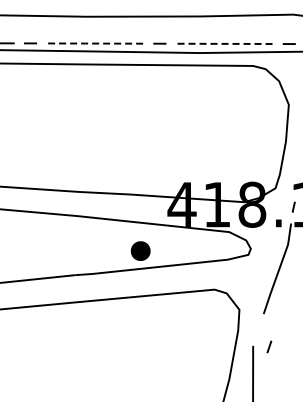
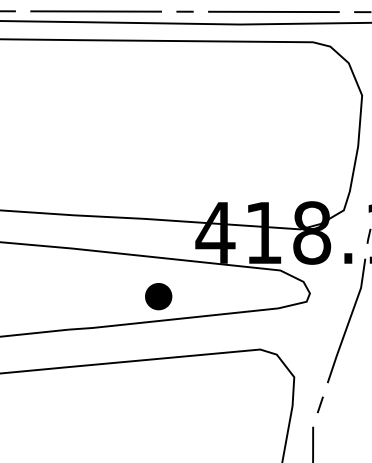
line: (94, 43) -> (95, 11), dashed -> solid
line: (225, 43) -> (275, 11), dashed -> solid
line: (269, 346) -> (320, 404), moved

